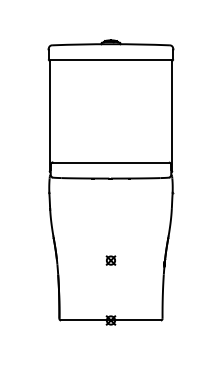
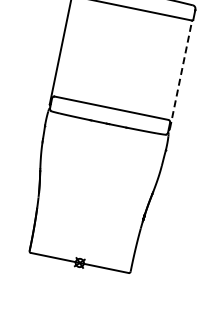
line: (172, 116) -> (181, 75), solid -> dashed
part: (110, 260) -> (91, 204), removed

